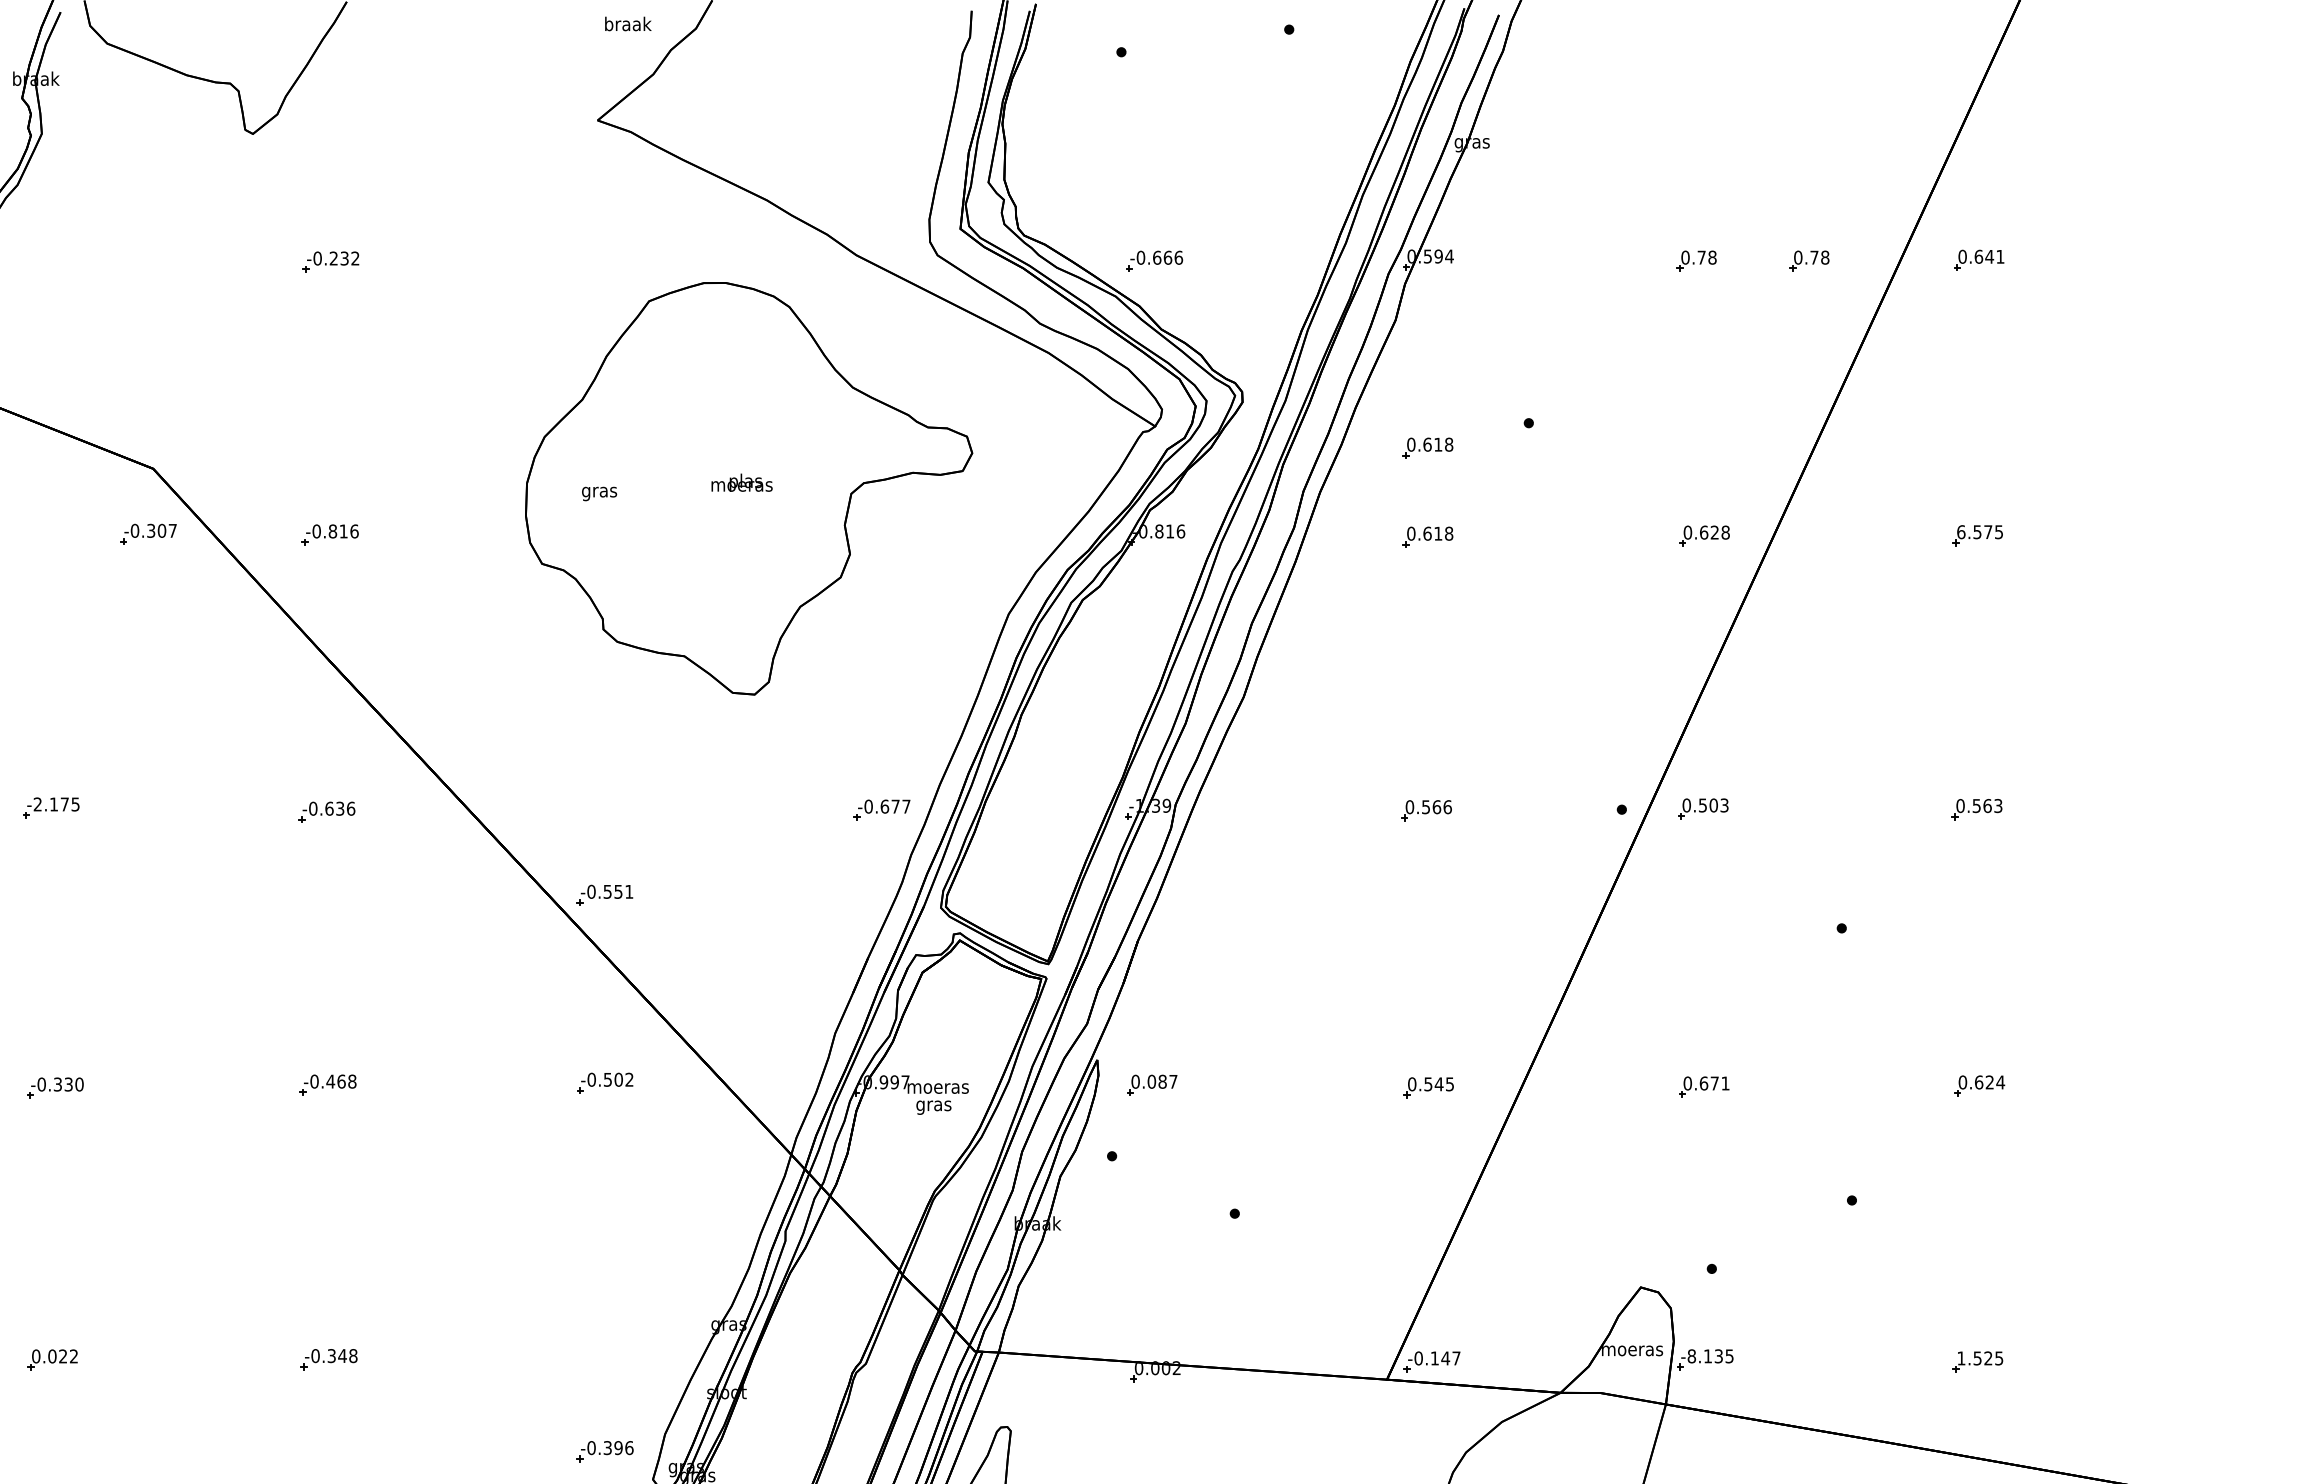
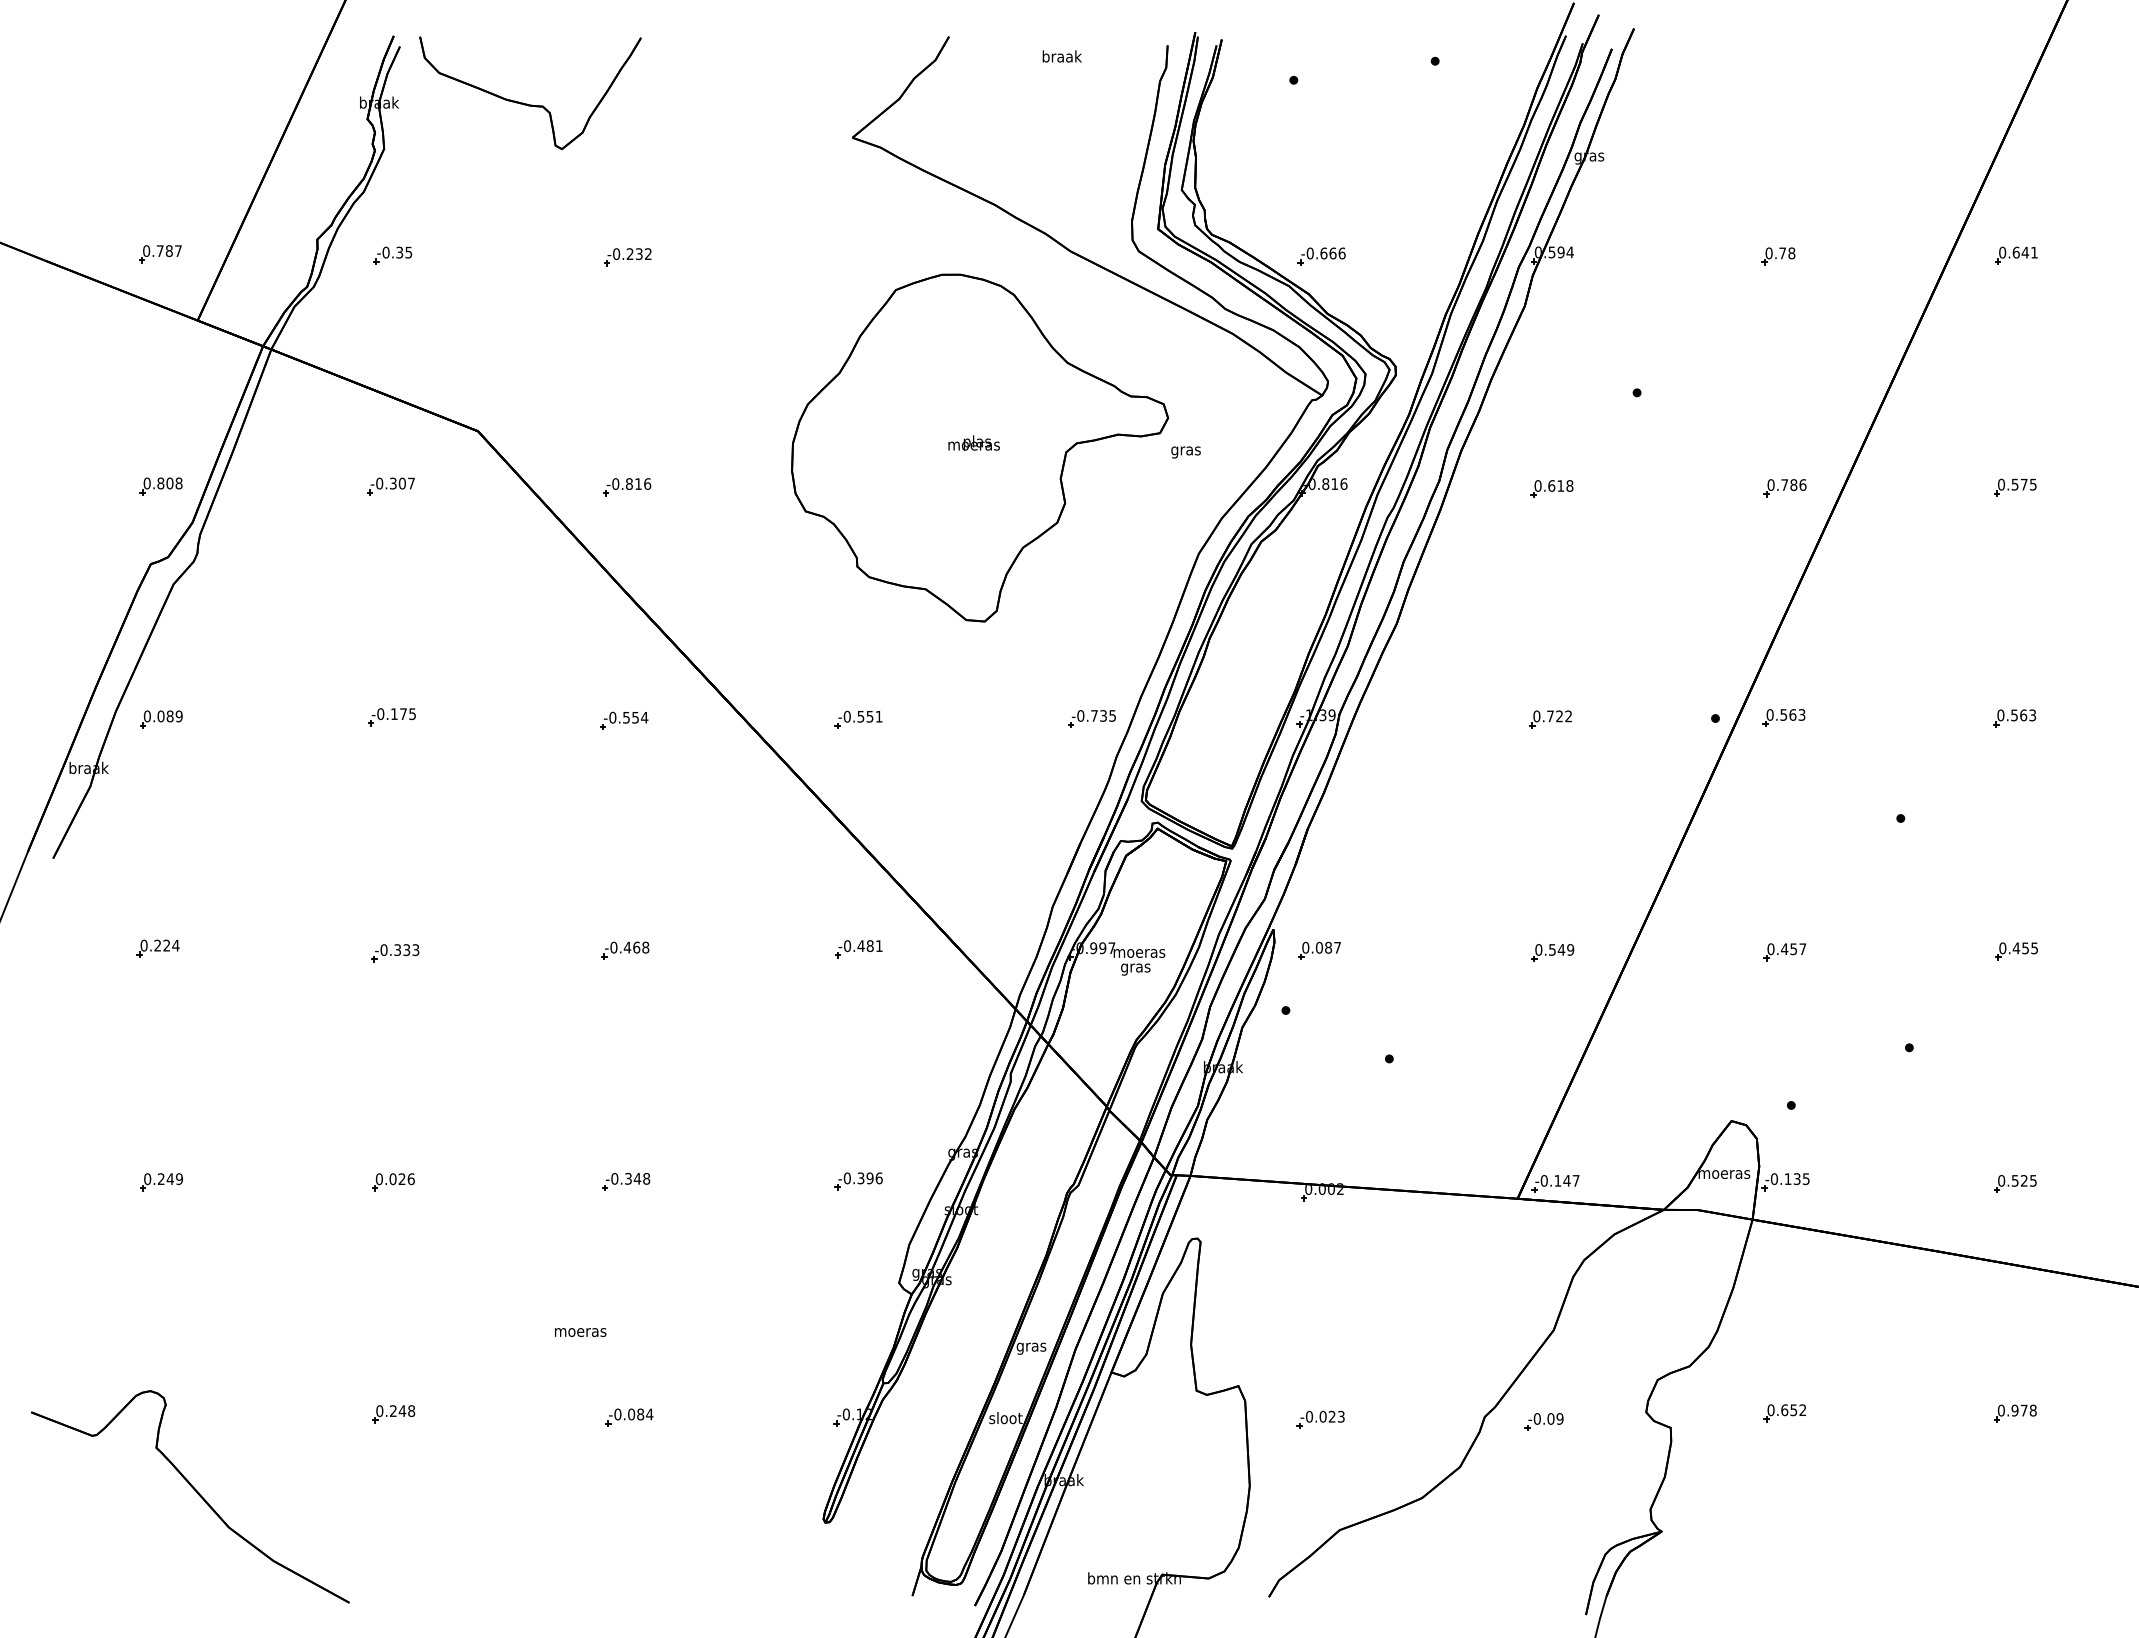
text: (627, 24) -> (1061, 56), moved
part: (51, 260) -> (392, 255), added
part: (1809, 261) -> (1873, 256), removed
part: (1427, 447) -> (1551, 413), removed
text: (598, 493) -> (1185, 452), moved
text: (1714, 531) -> (1793, 484), 0.628 -> 0.786
text: (1961, 531) -> (2001, 484), 6.575 -> 0.575
part: (147, 534) -> (390, 486), moved
text: (37, 804) -> (380, 714), -2.175 -> -0.175
text: (1713, 804) -> (1792, 714), 0.503 -> 0.563
text: (895, 806) -> (1103, 715), -0.677 -> -0.735
text: (1436, 807) -> (1559, 716), 0.566 -> 0.722
text: (340, 808) -> (635, 717), -0.636 -> -0.554
part: (604, 895) -> (858, 719), moved
text: (617, 1080) -> (869, 946), -0.502 -> -0.481
text: (1989, 1082) -> (2025, 948), 0.624 -> 0.455
text: (79, 1083) -> (415, 949), -0.330 -> -0.333
text: (1449, 1083) -> (1570, 949), 0.545 -> 0.549
text: (1714, 1083) -> (1793, 949), 0.671 -> 0.457
text: (1690, 1355) -> (1773, 1178), -8.135 -> -0.135
text: (73, 1356) -> (410, 1179), 0.022 -> 0.026
text: (1961, 1357) -> (2001, 1180), 1.525 -> 0.525
part: (604, 1451) -> (858, 1181), moved

